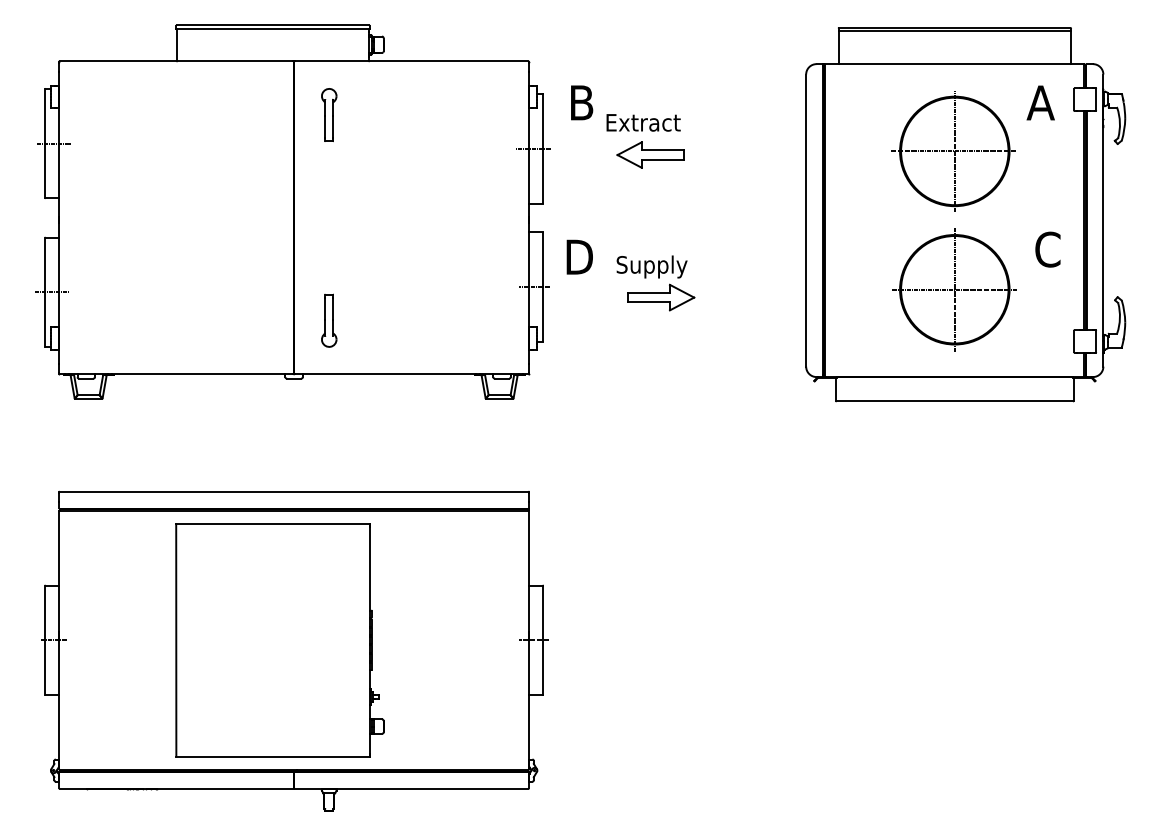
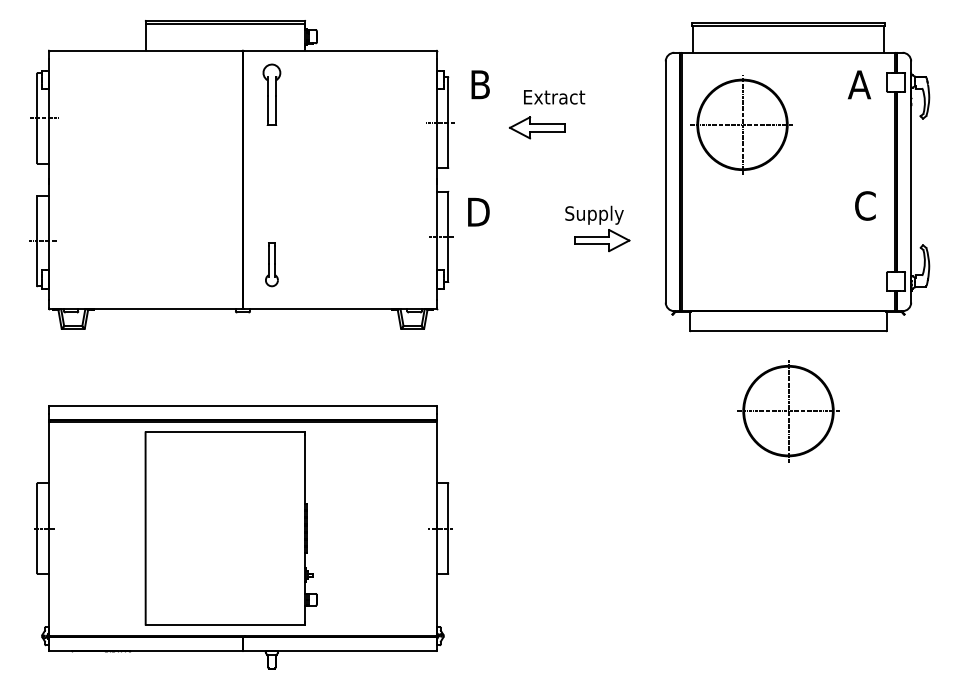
part: (328, 114) -> (271, 94), size x1.4
text: (643, 123) -> (554, 97), moved
part: (953, 150) -> (741, 124), moved
part: (655, 282) -> (597, 228), moved
part: (954, 290) -> (788, 411), moved

